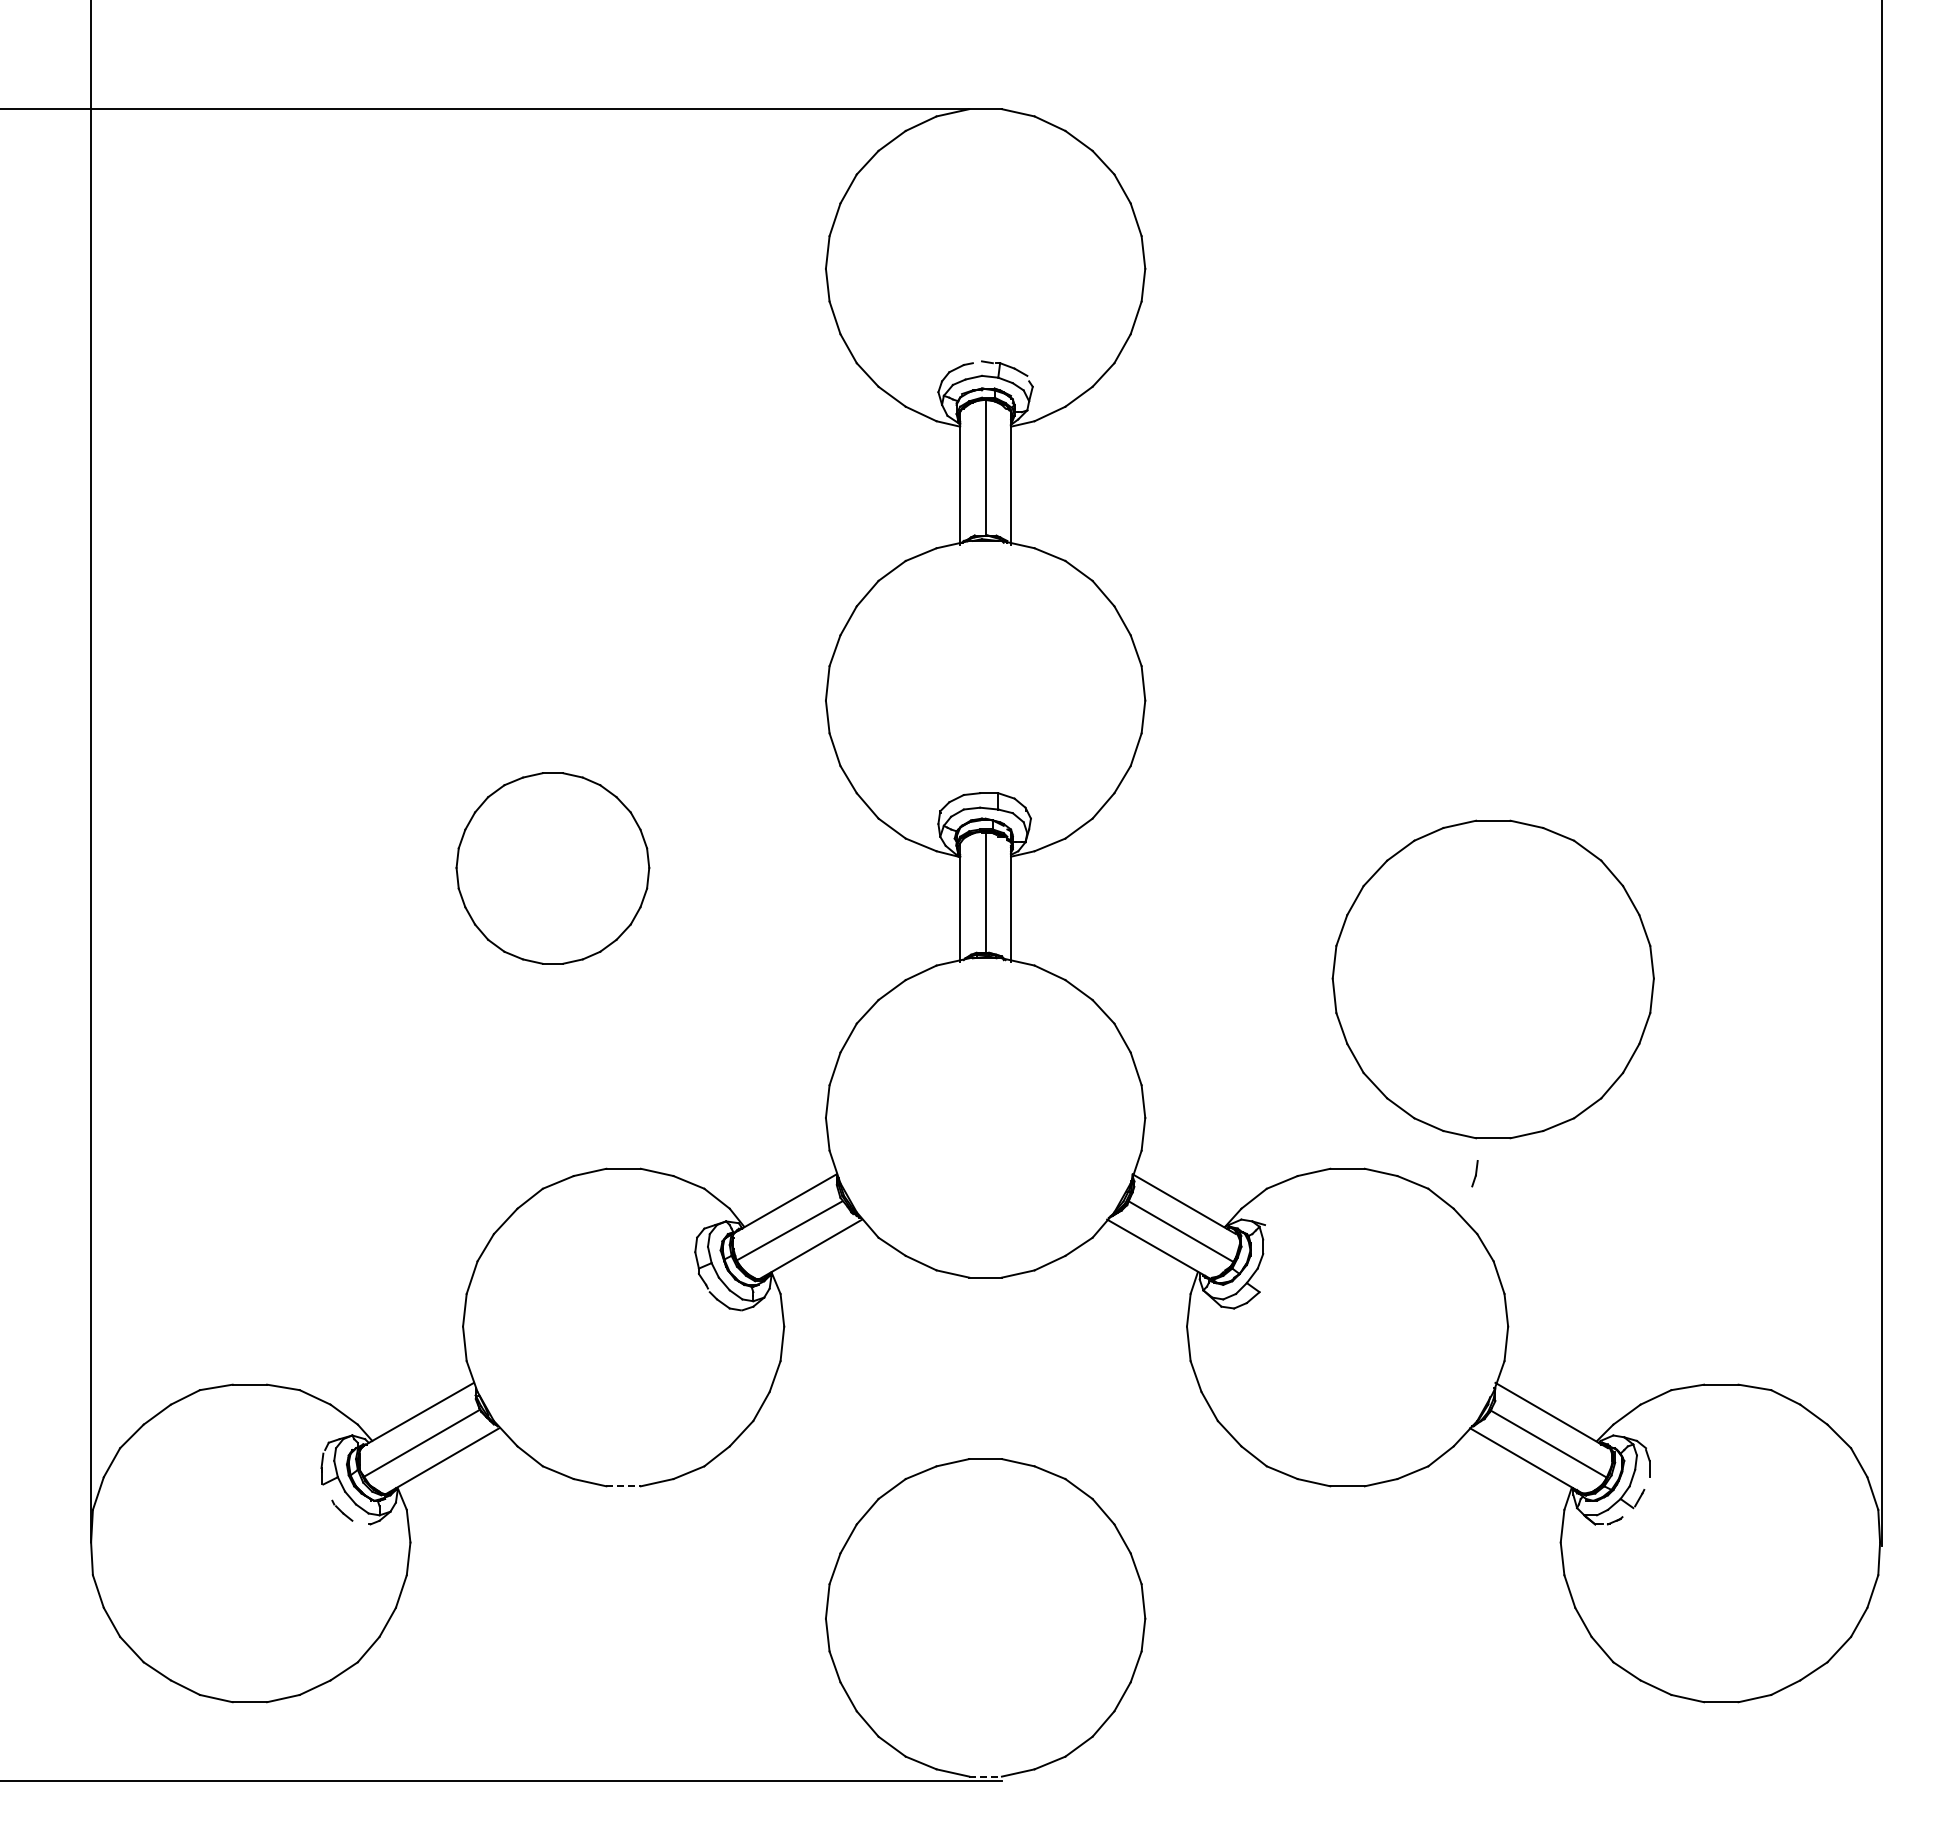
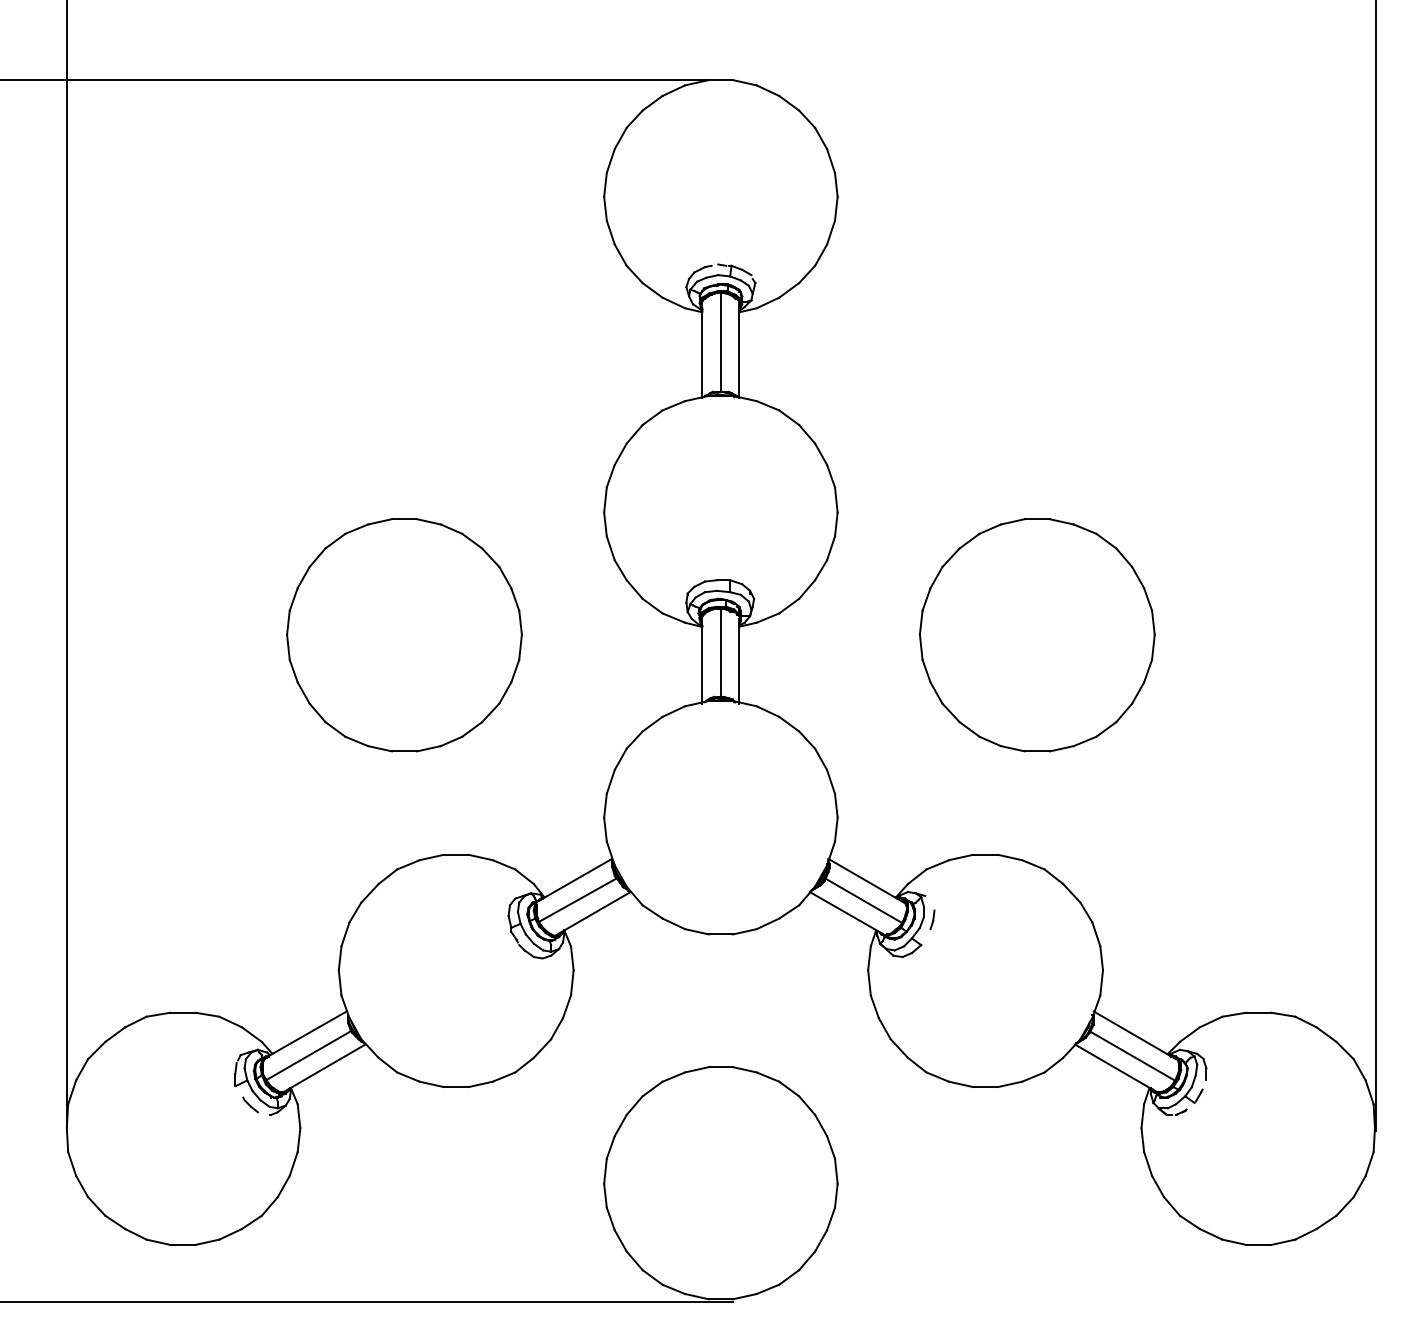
part: (552, 868) -> (404, 635), size x1.67
part: (1492, 979) -> (1036, 635), moved
part: (1474, 1173) -> (932, 919), moved
line: (624, 1486) -> (456, 1087), dashed -> solid
line: (986, 1776) -> (721, 1299), dashed -> solid

